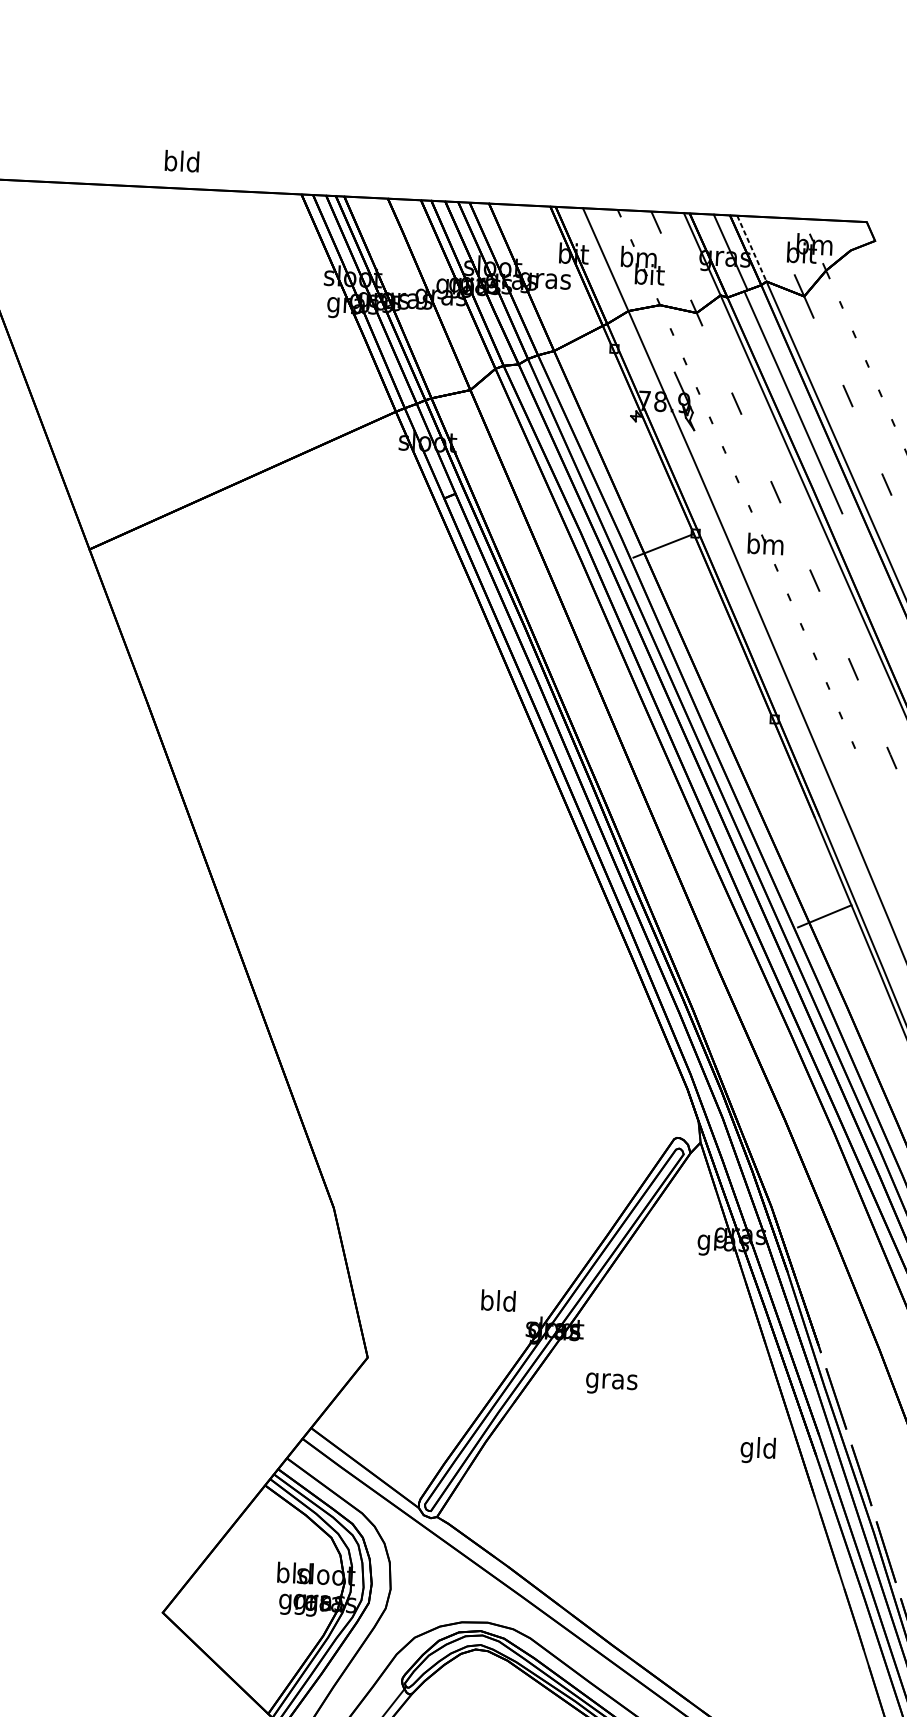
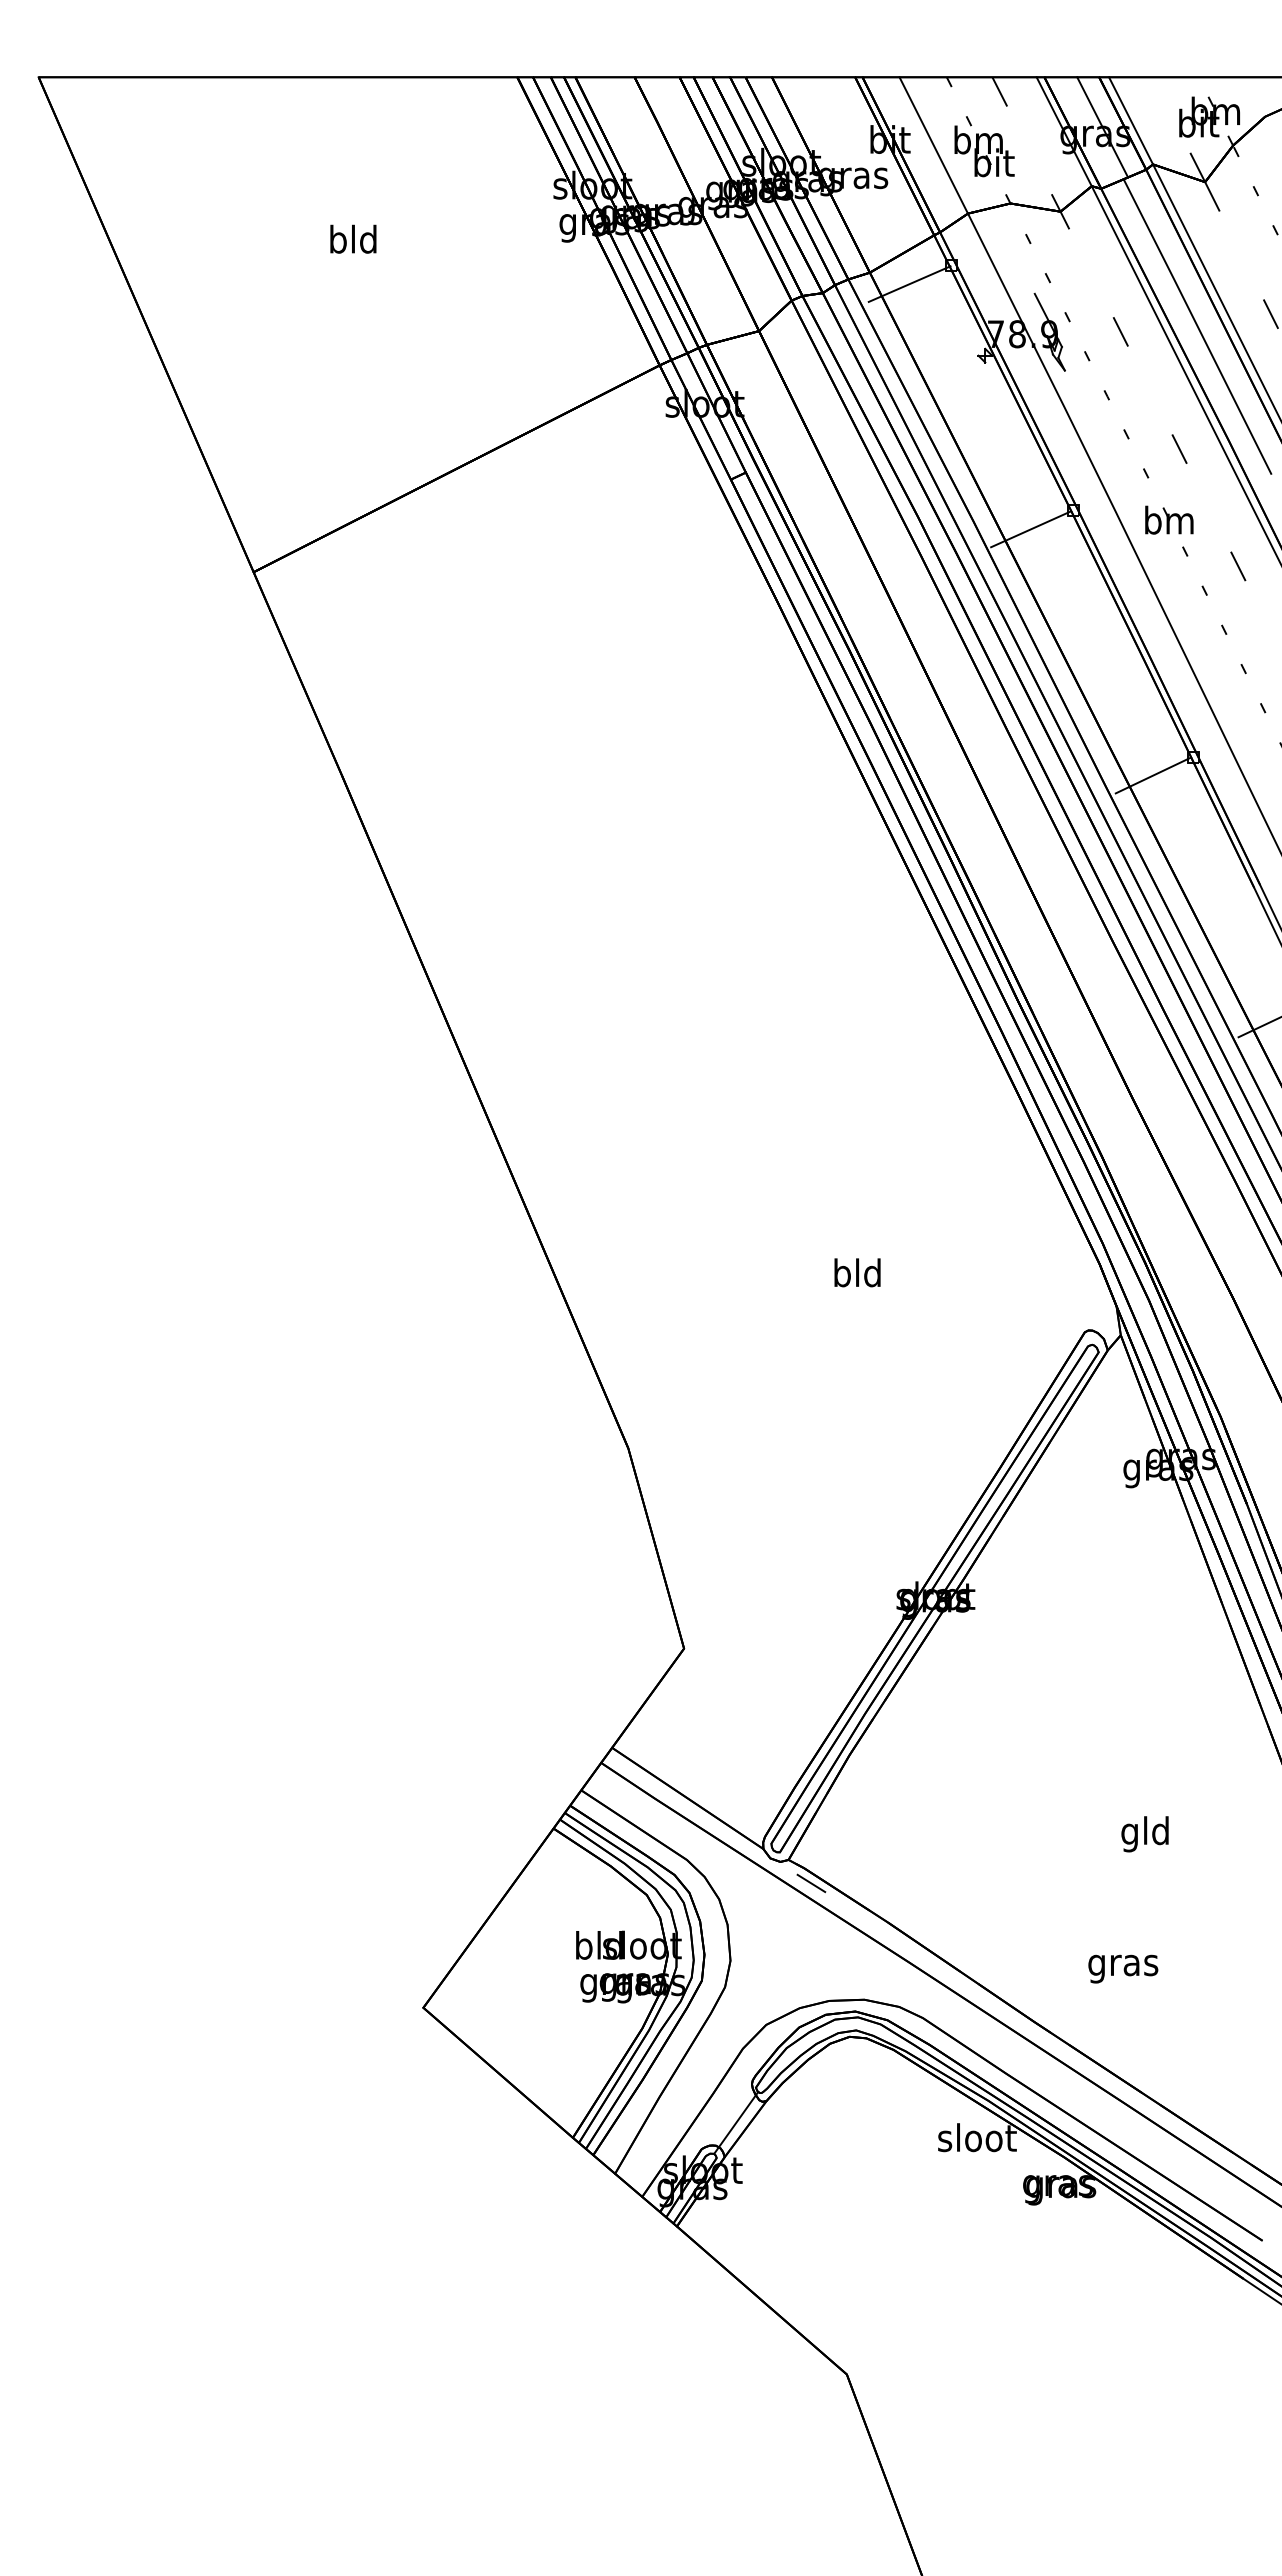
text: (182, 160) -> (353, 238), moved
line: (752, 248) -> (1131, 120), dashed -> solid
line: (582, 360) -> (909, 283), added
line: (744, 731) -> (1153, 775), added
text: (498, 1300) -> (857, 1272), moved
text: (611, 1383) -> (1123, 1968), moved
text: (757, 1450) -> (1144, 1834), moved
line: (453, 1535) -> (811, 1883), added

